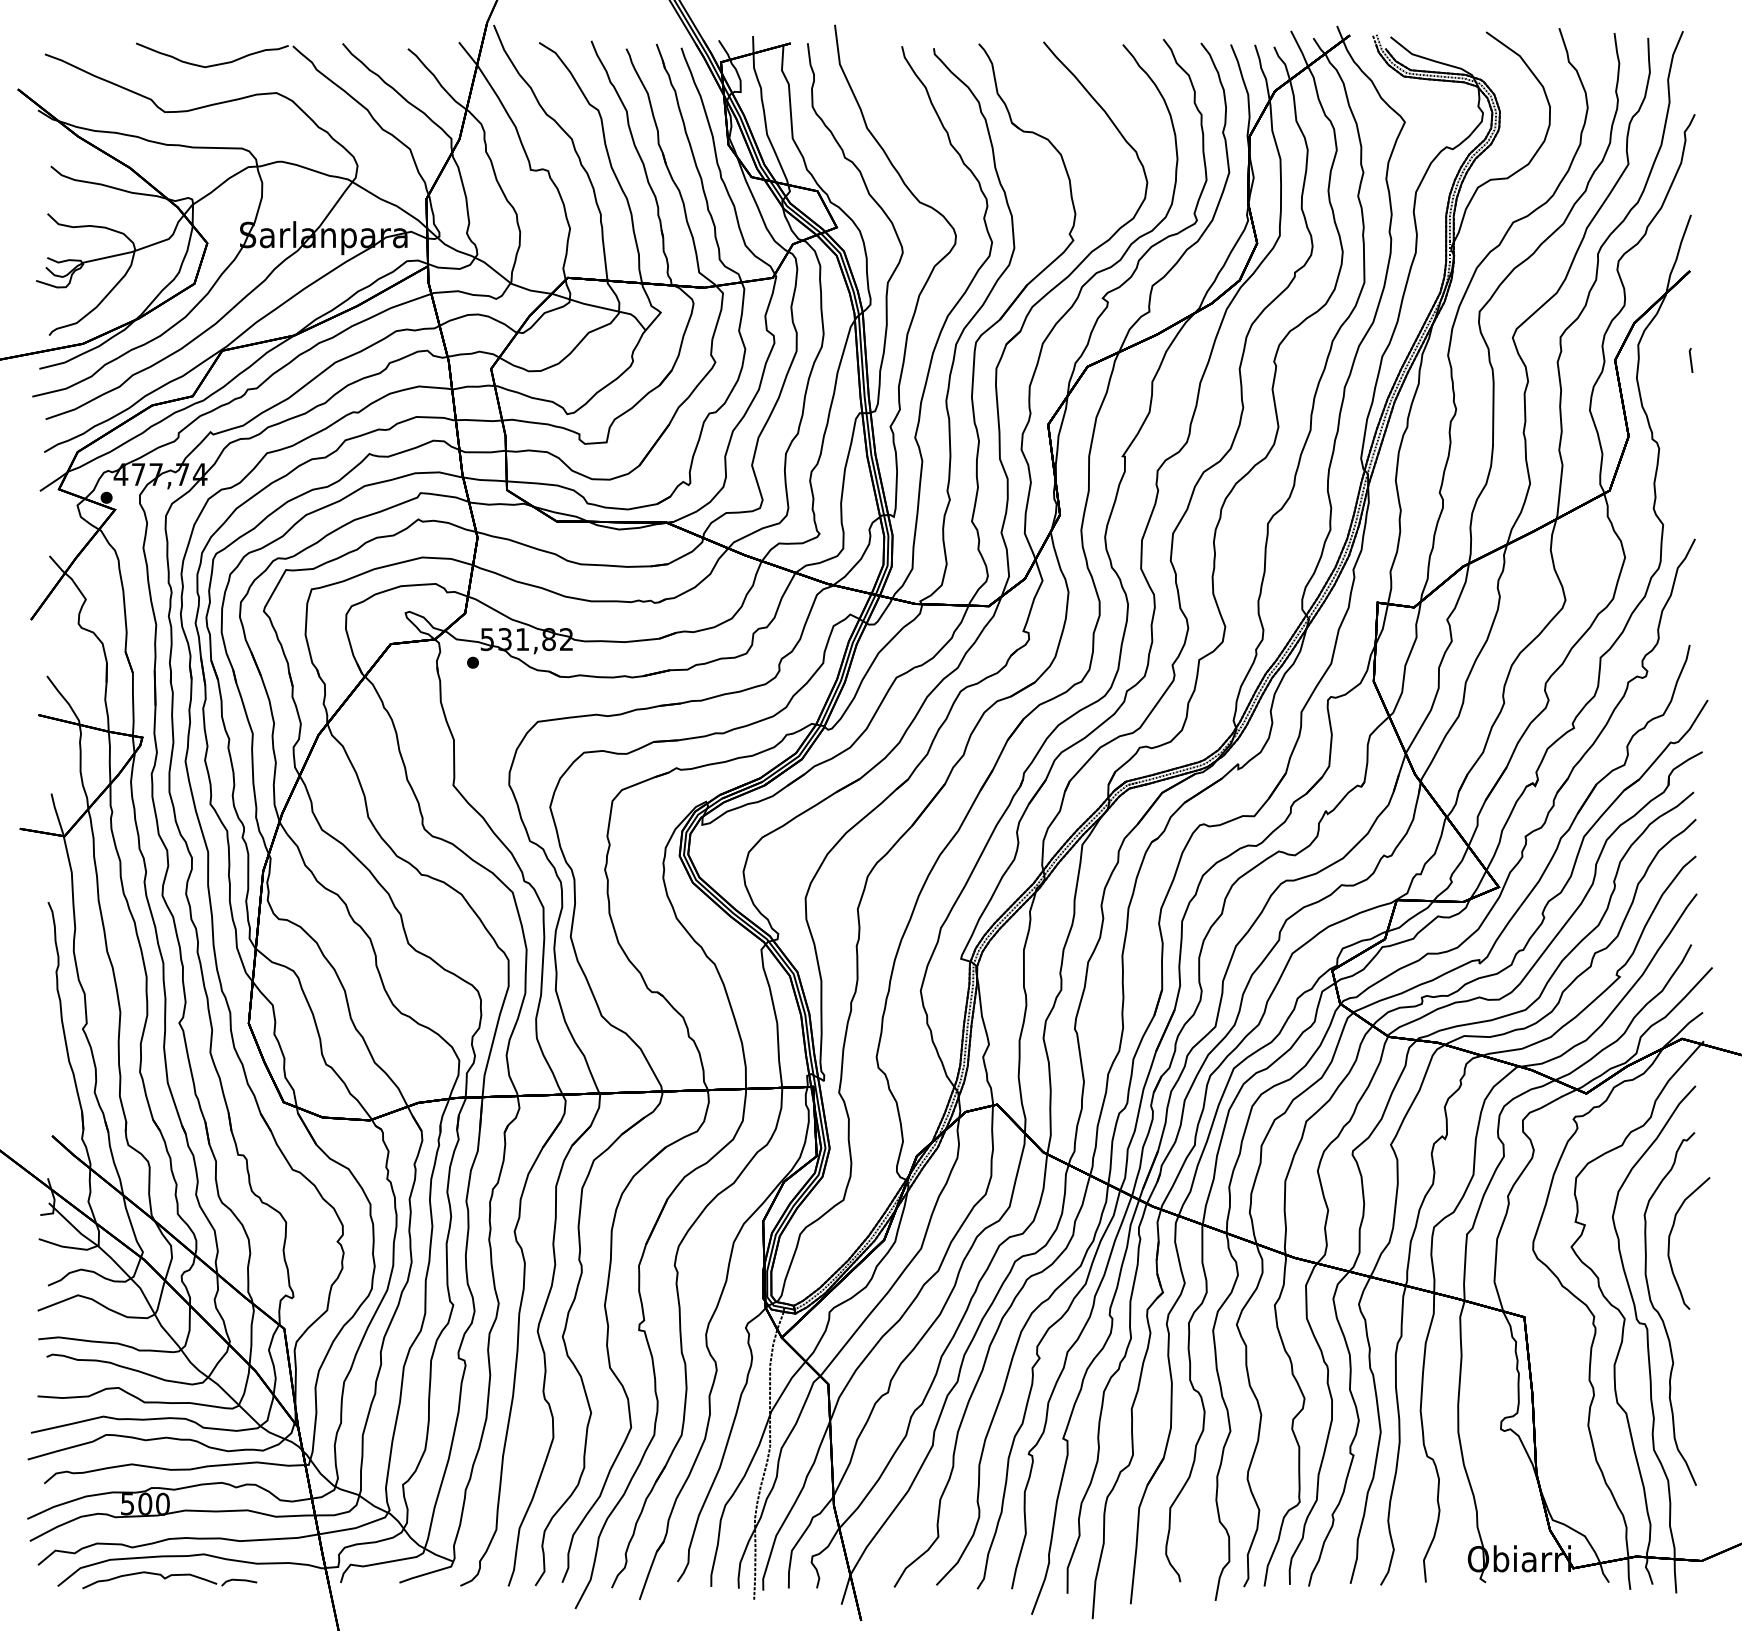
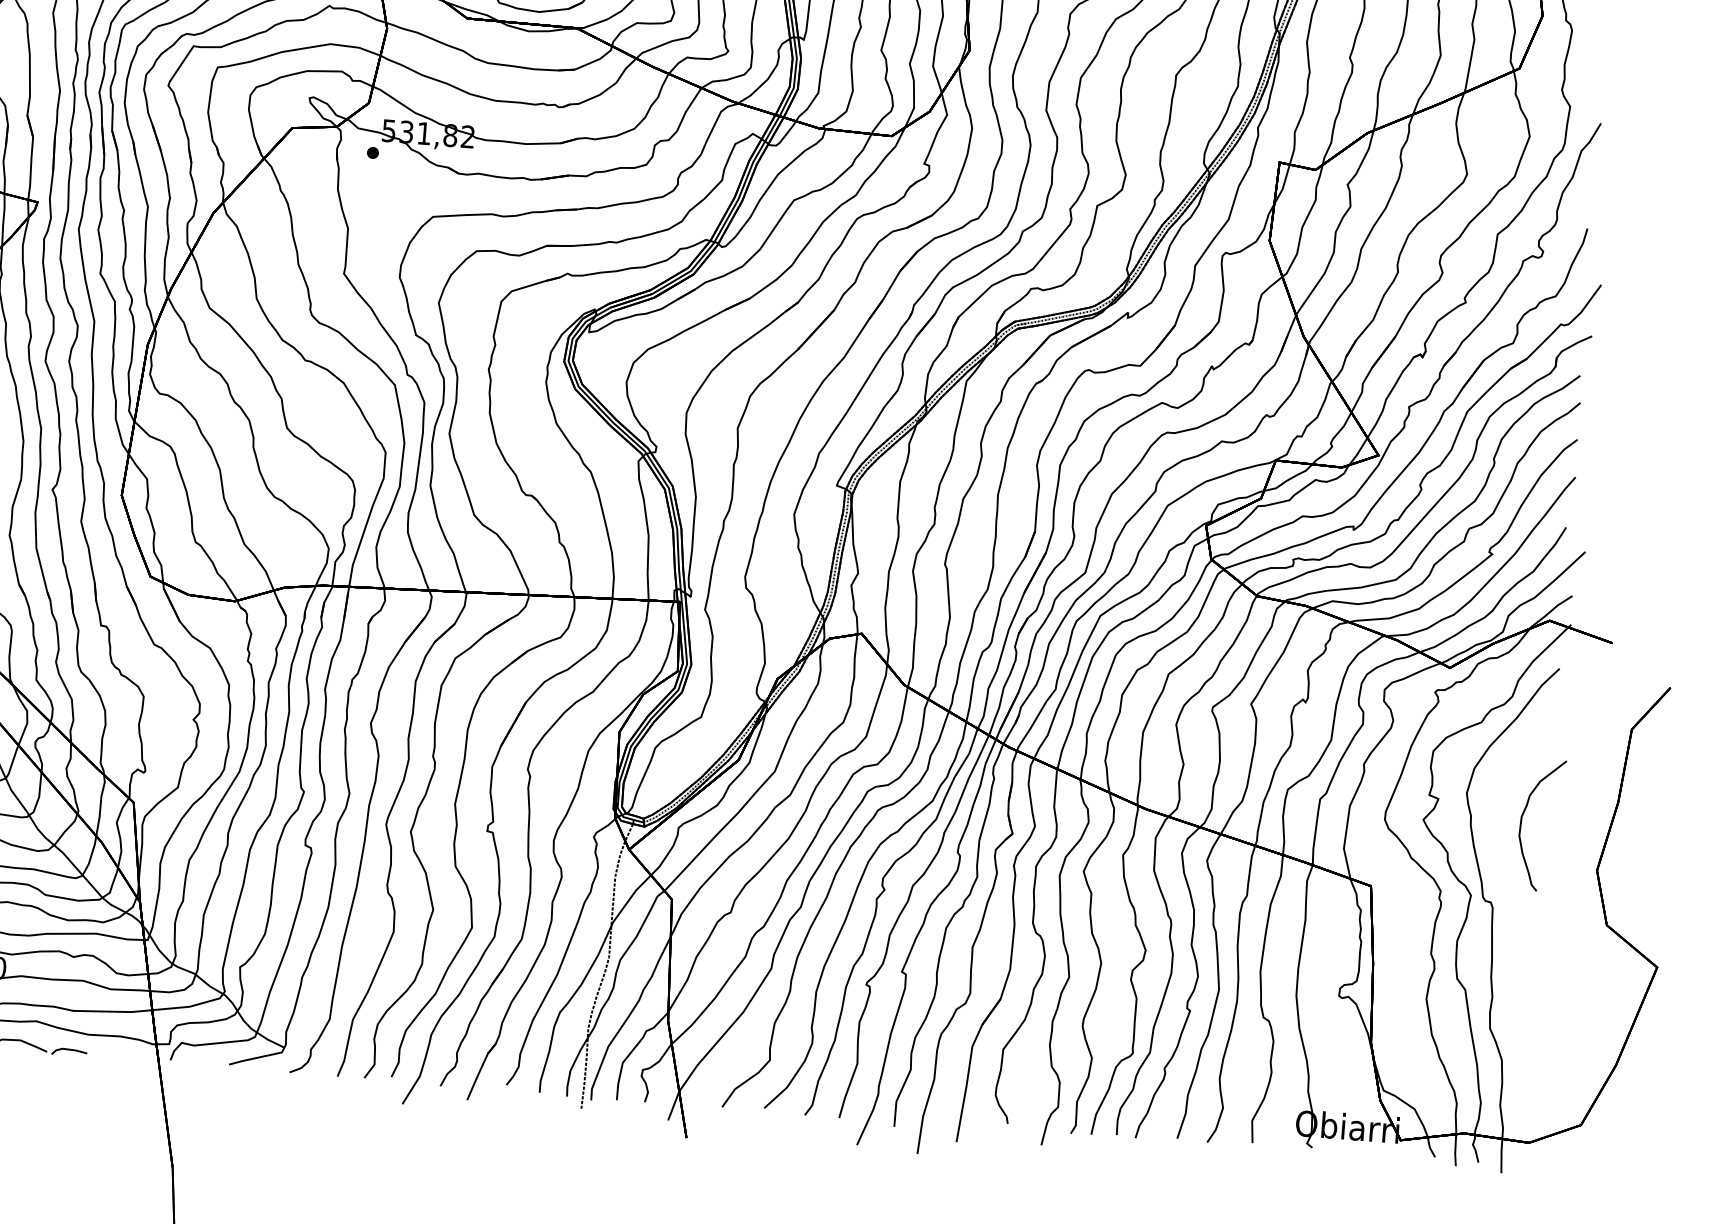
curve: (1659, 1312) -> (1506, 891), removed

